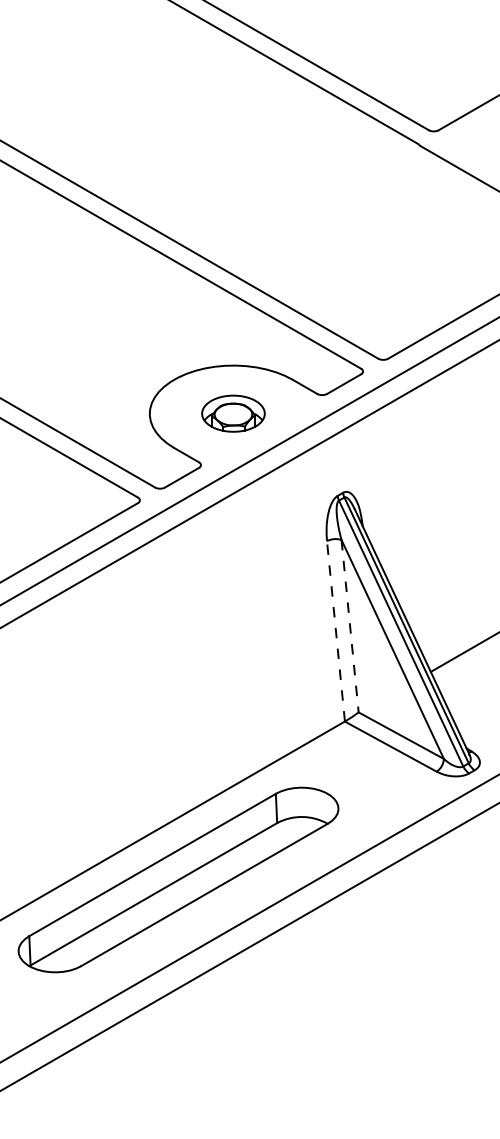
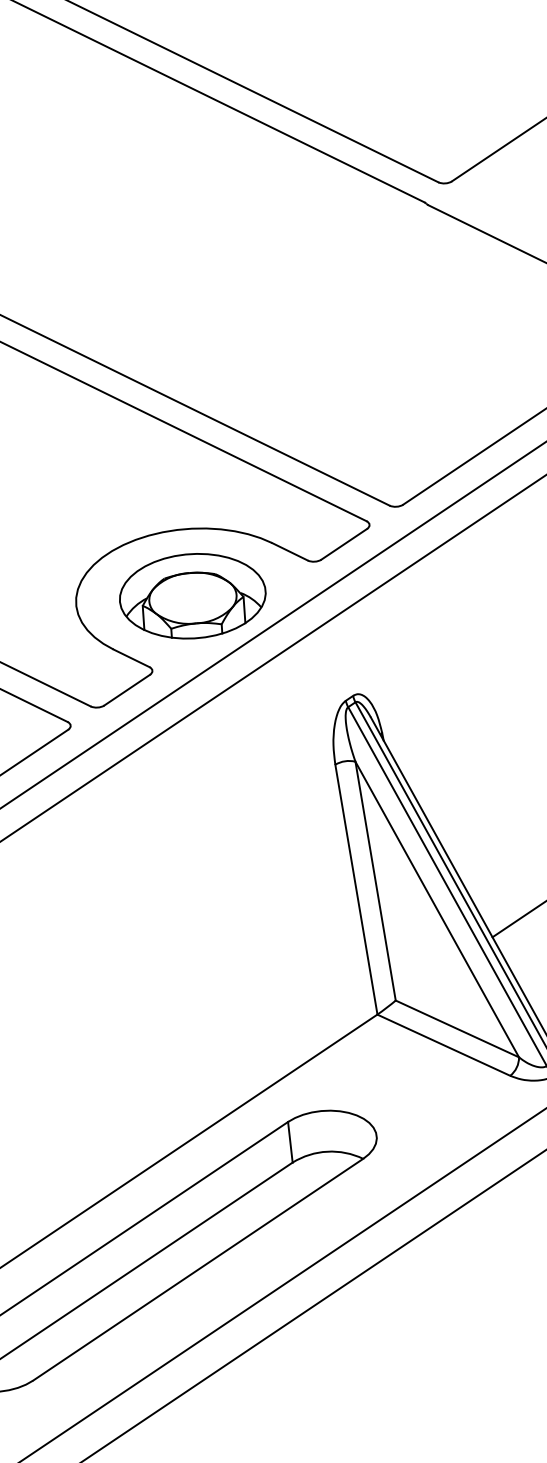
part: (233, 413) -> (192, 595), size x1.67
line: (350, 626) -> (376, 881), dashed -> solid
line: (335, 631) -> (355, 889), dashed -> solid

